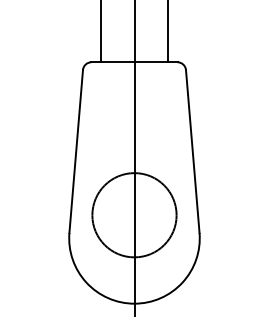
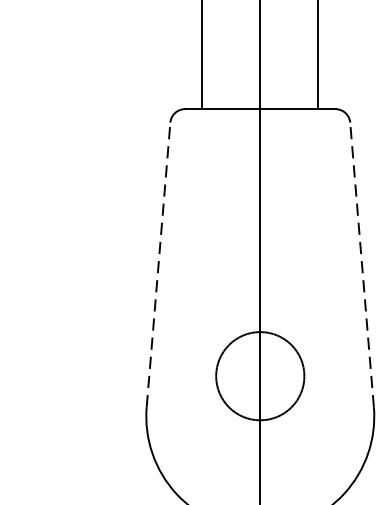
line: (76, 151) -> (159, 264), solid -> dashed
line: (192, 151) -> (361, 264), solid -> dashed
circle: (134, 215) -> (260, 376), size x0.6

